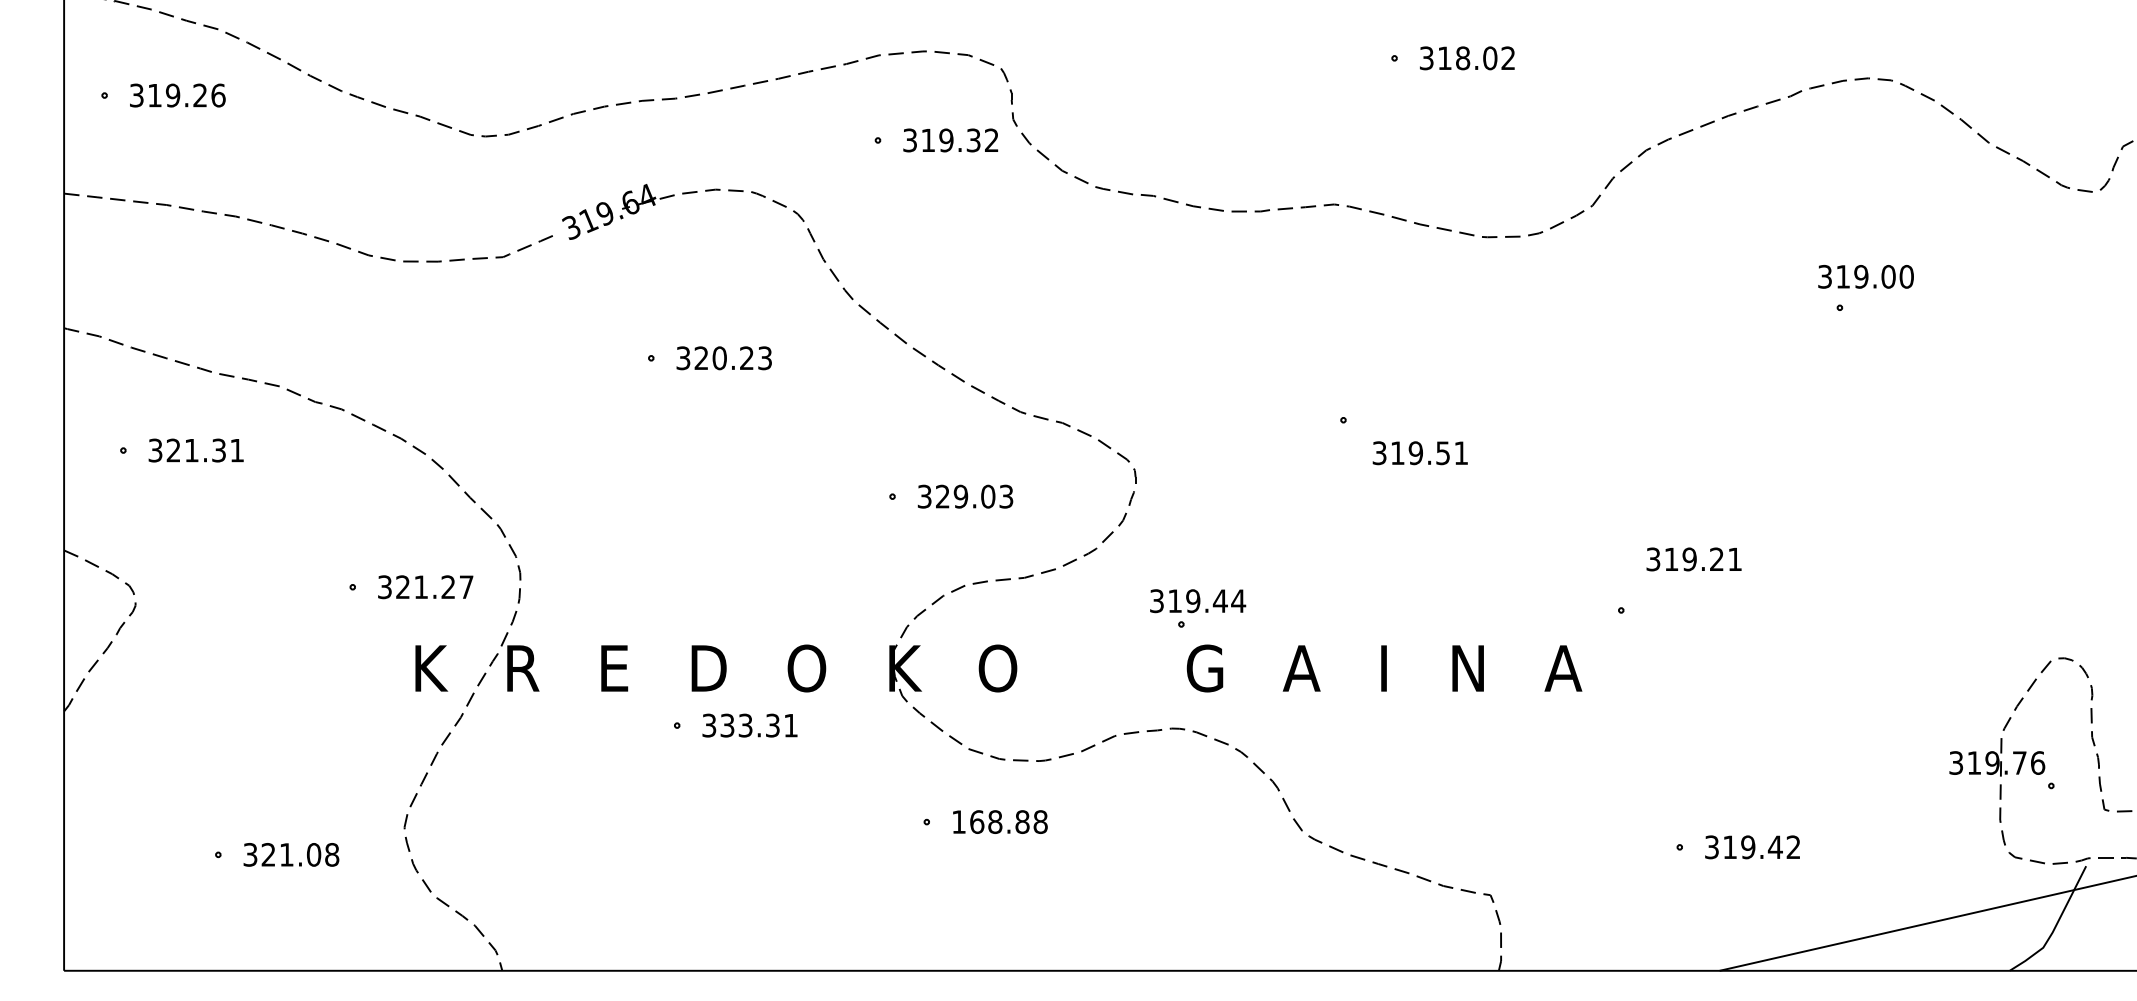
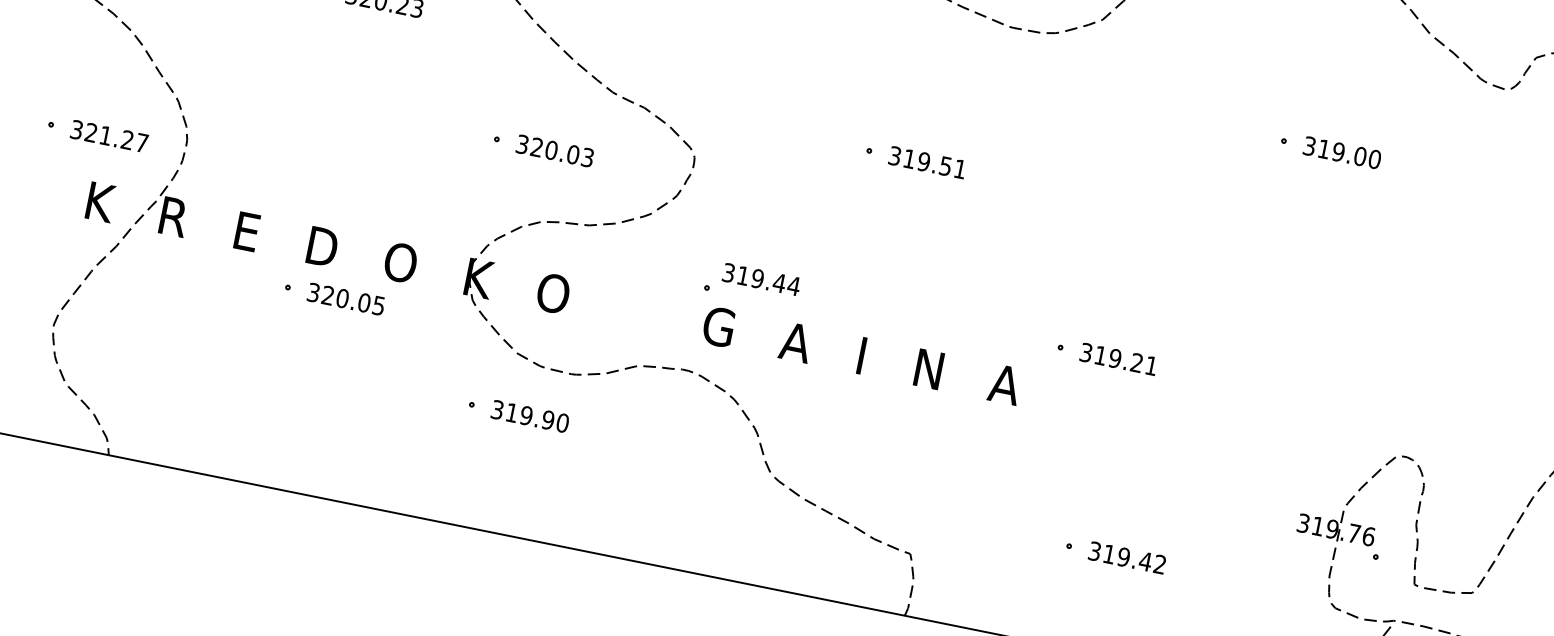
text: (1865, 276) -> (1341, 152), moved
text: (1419, 453) -> (926, 162), moved
text: (960, 496) -> (551, 150), 329.03 -> 320.03
text: (1693, 559) -> (1118, 359), moved
text: (1198, 601) -> (761, 279), moved
text: (758, 725) -> (352, 300), 333.31 -> 320.05
text: (999, 821) -> (529, 416), 168.88 -> 319.90

